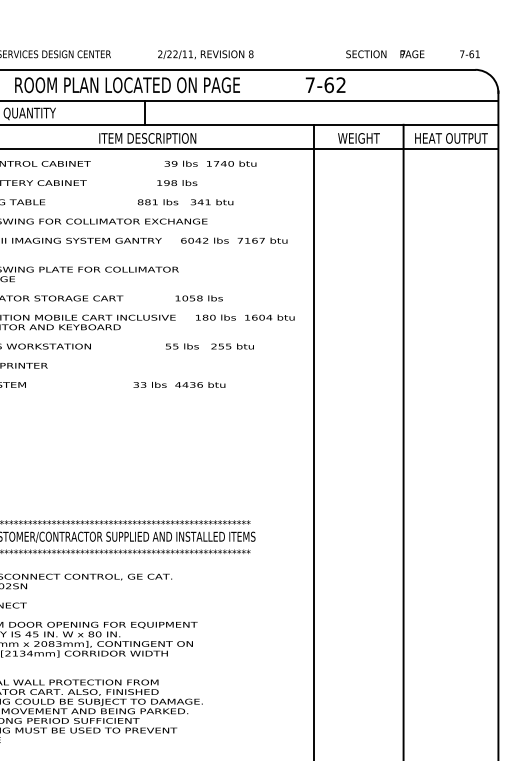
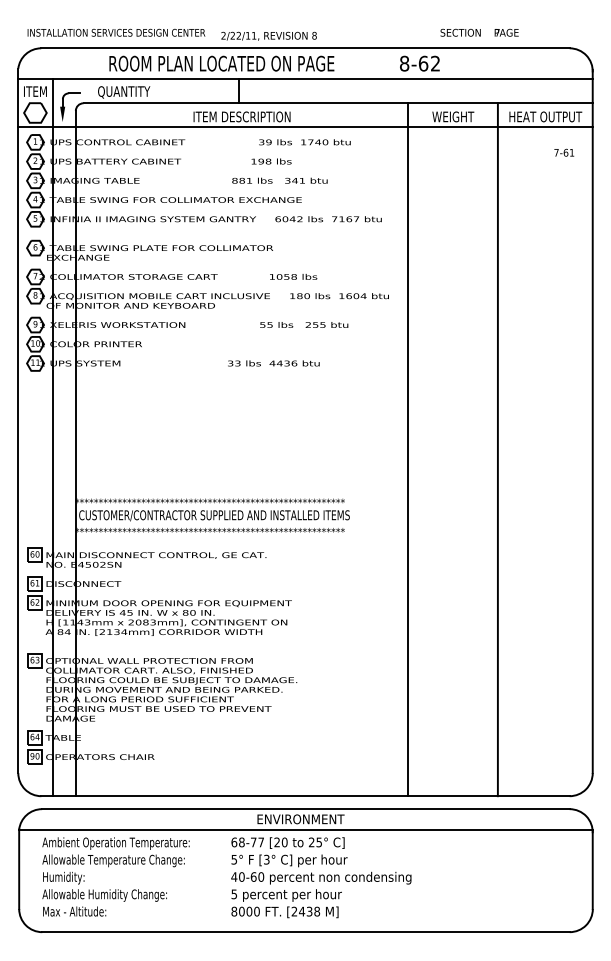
text: (205, 54) -> (268, 35), moved
text: (470, 54) -> (564, 152), moved
text: (310, 85) -> (404, 63), 7-62 -> 8-62

